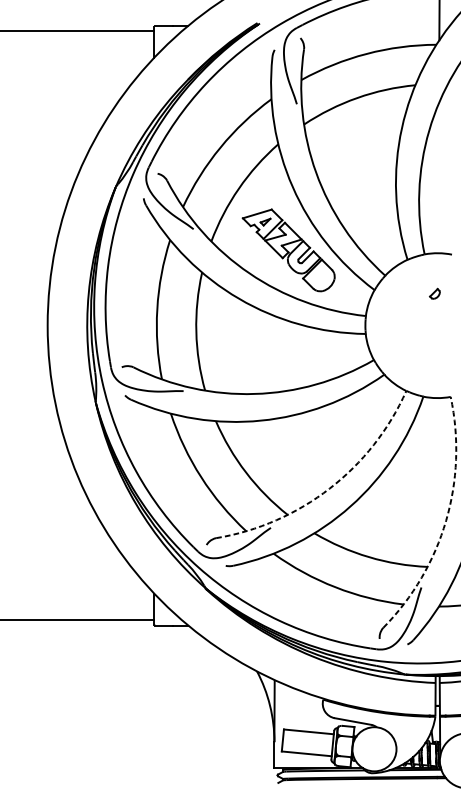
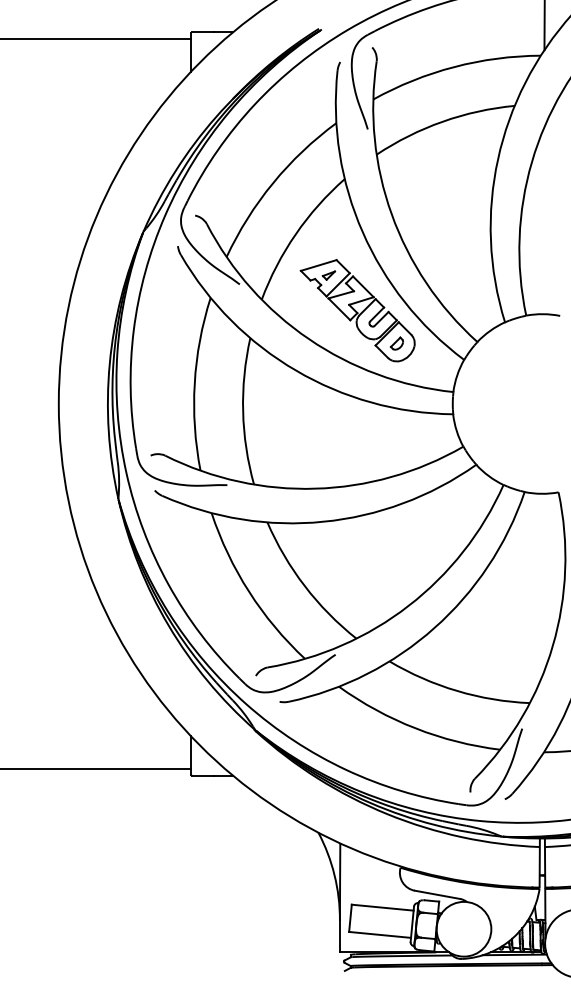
part: (434, 293) -> (396, 343), moved
arc: (329, 488) -> (408, 605), dashed -> solid
arc: (445, 520) -> (552, 645), dashed -> solid

